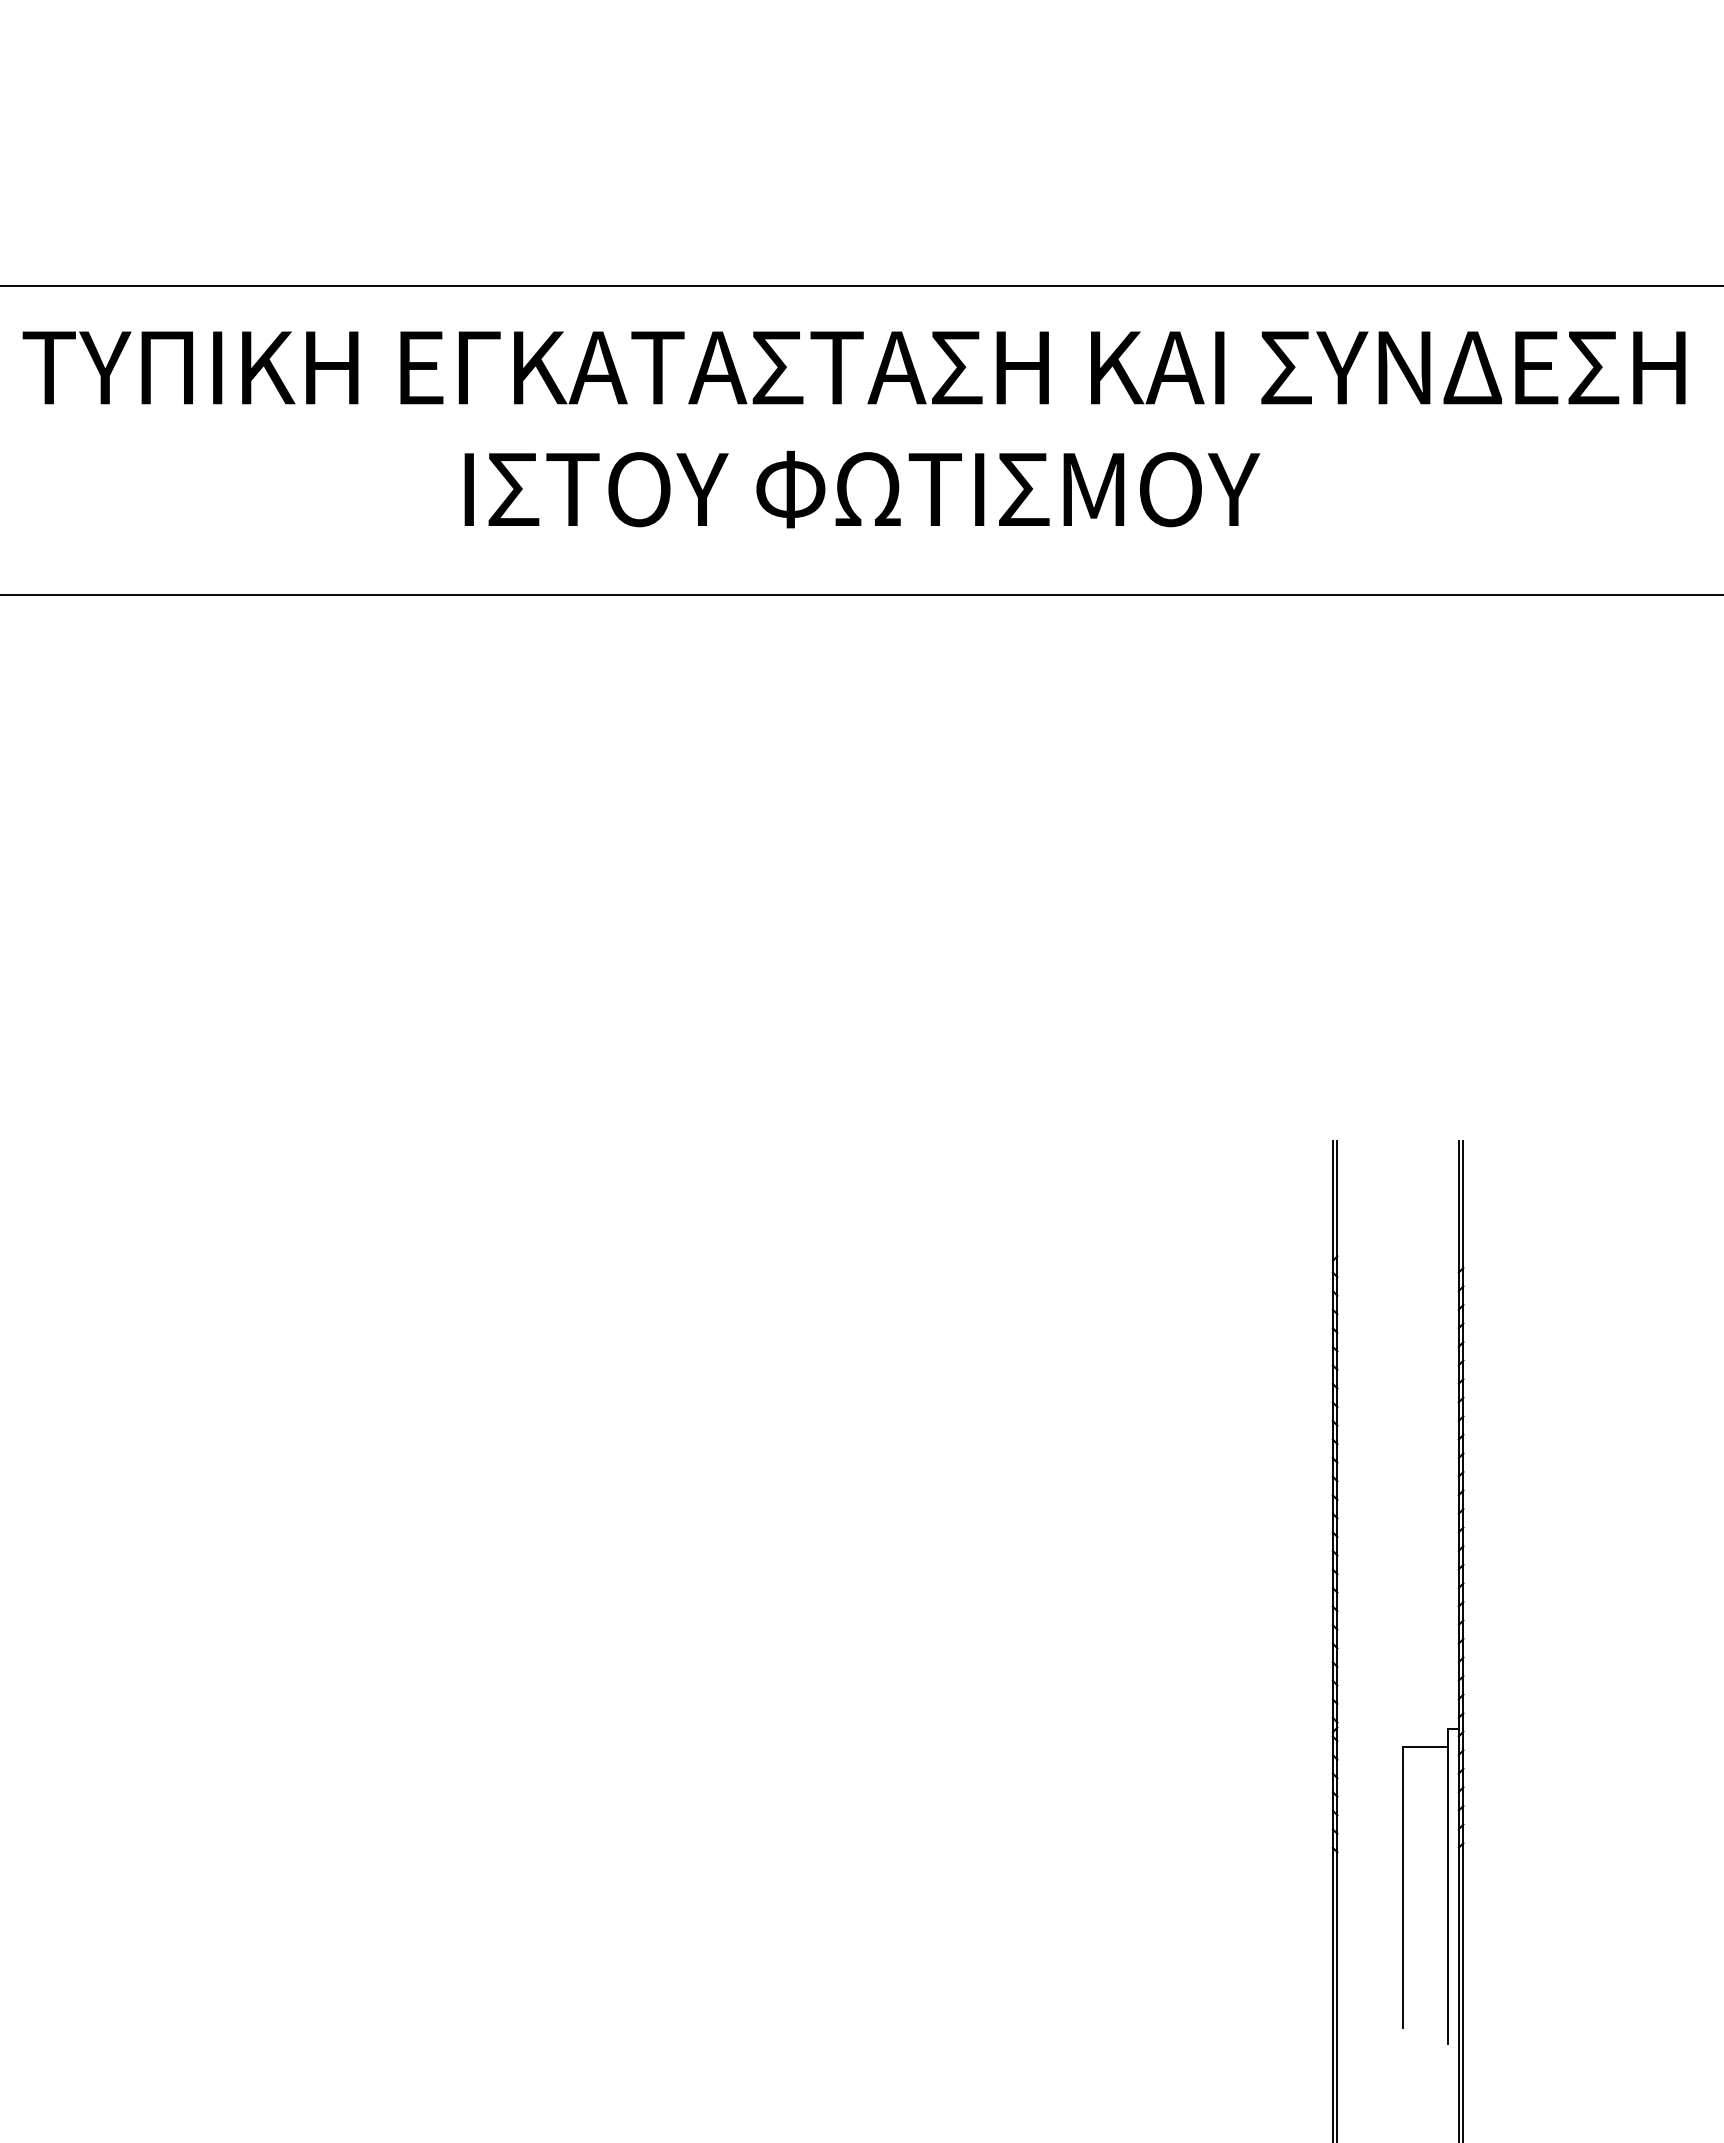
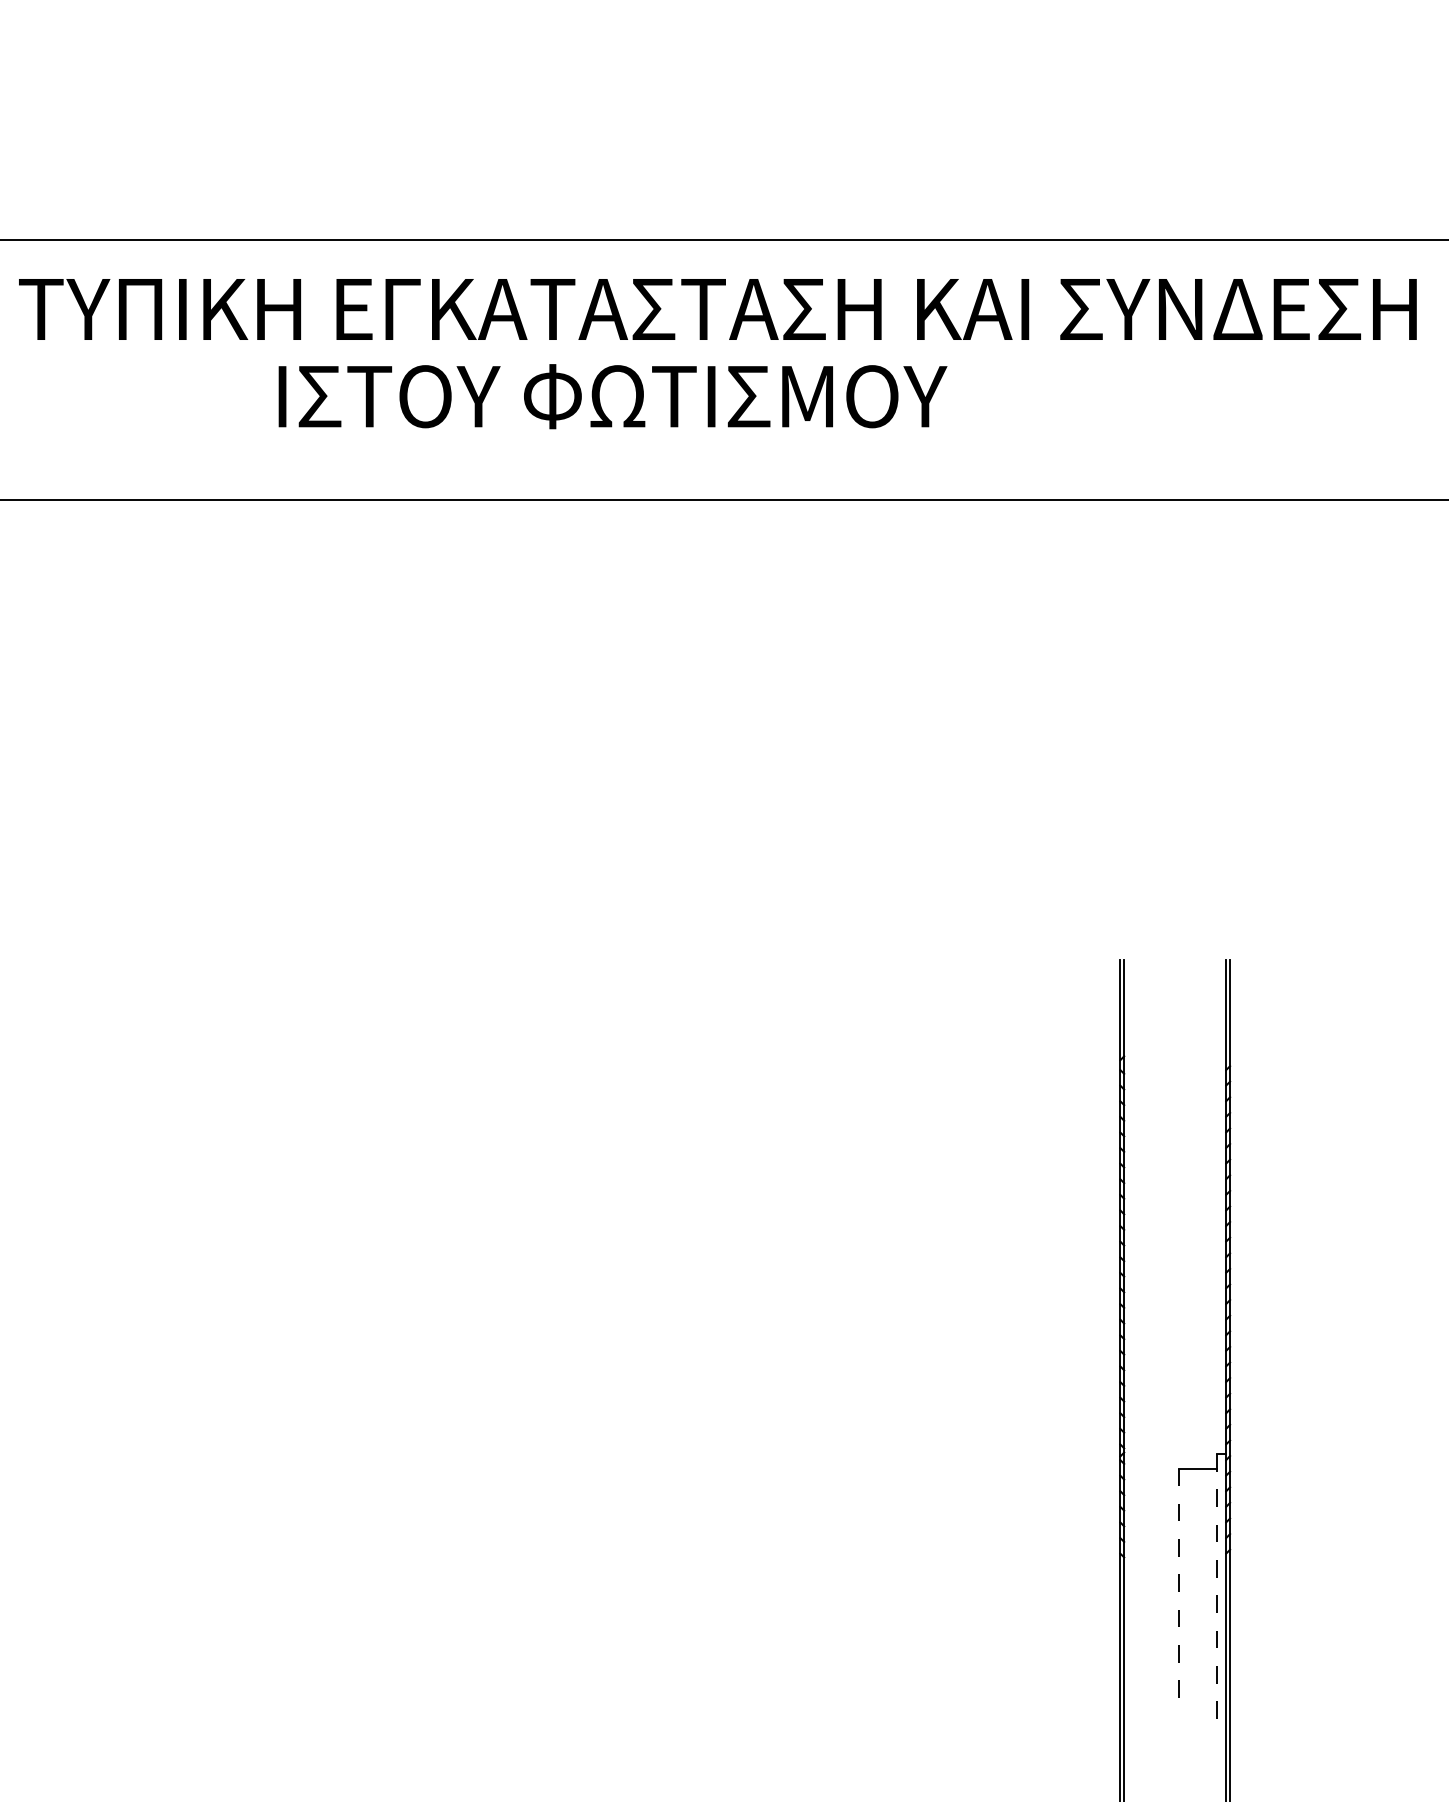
text: (862, 489) -> (613, 396), moved
line: (1403, 1887) -> (1179, 1587), solid -> dashed
line: (1448, 1887) -> (1217, 1587), solid -> dashed

